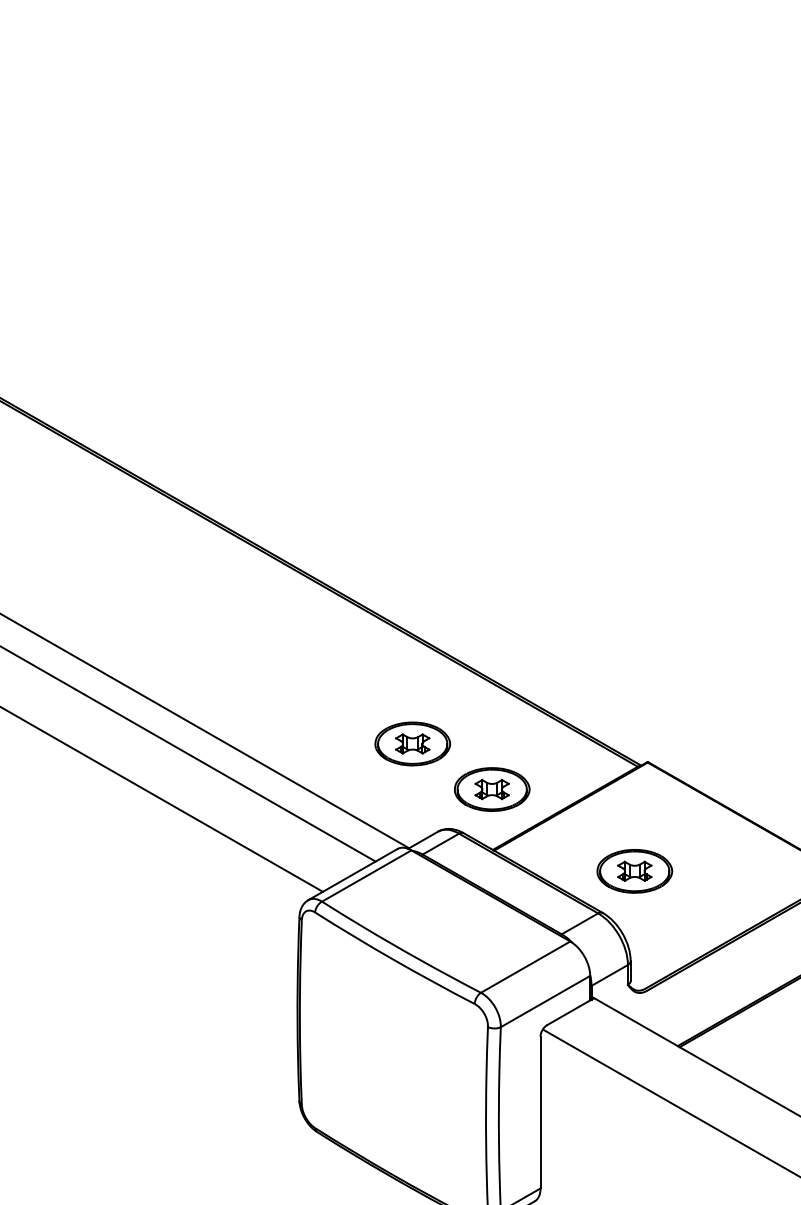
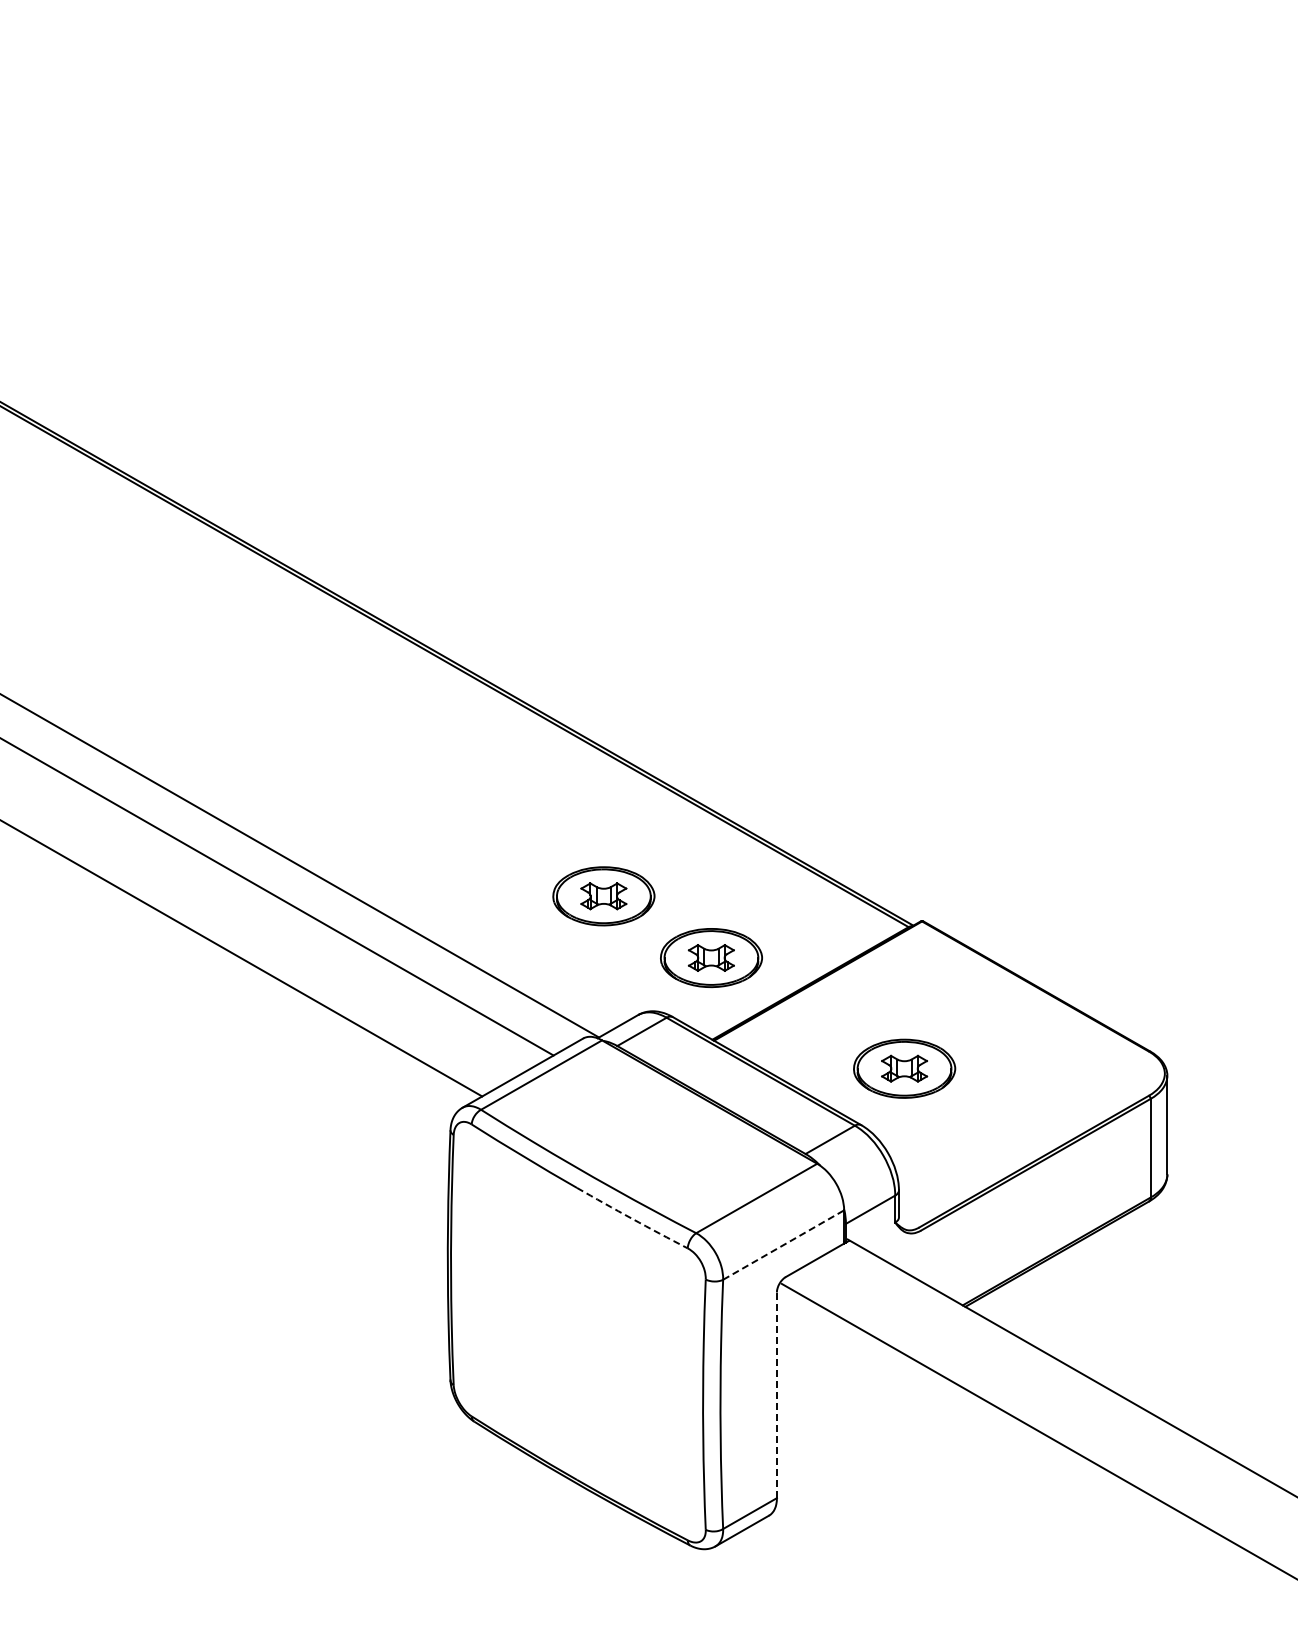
arc: (433, 981) -> (632, 1218), solid -> dashed
line: (545, 1001) -> (783, 1245), solid -> dashed
line: (540, 1112) -> (776, 1395), solid -> dashed

